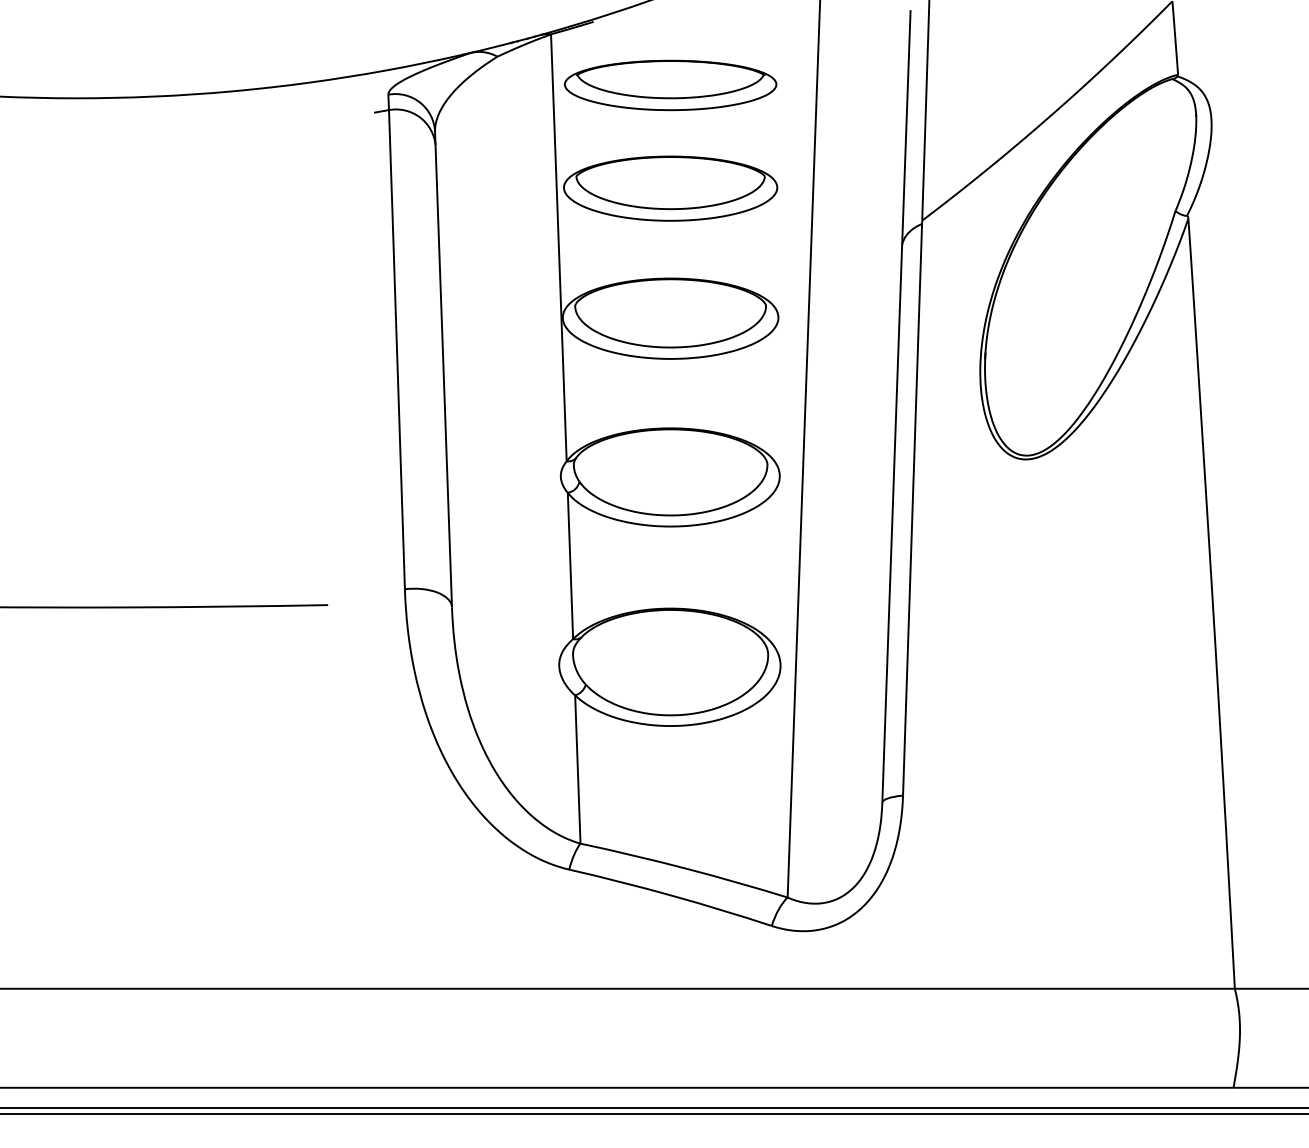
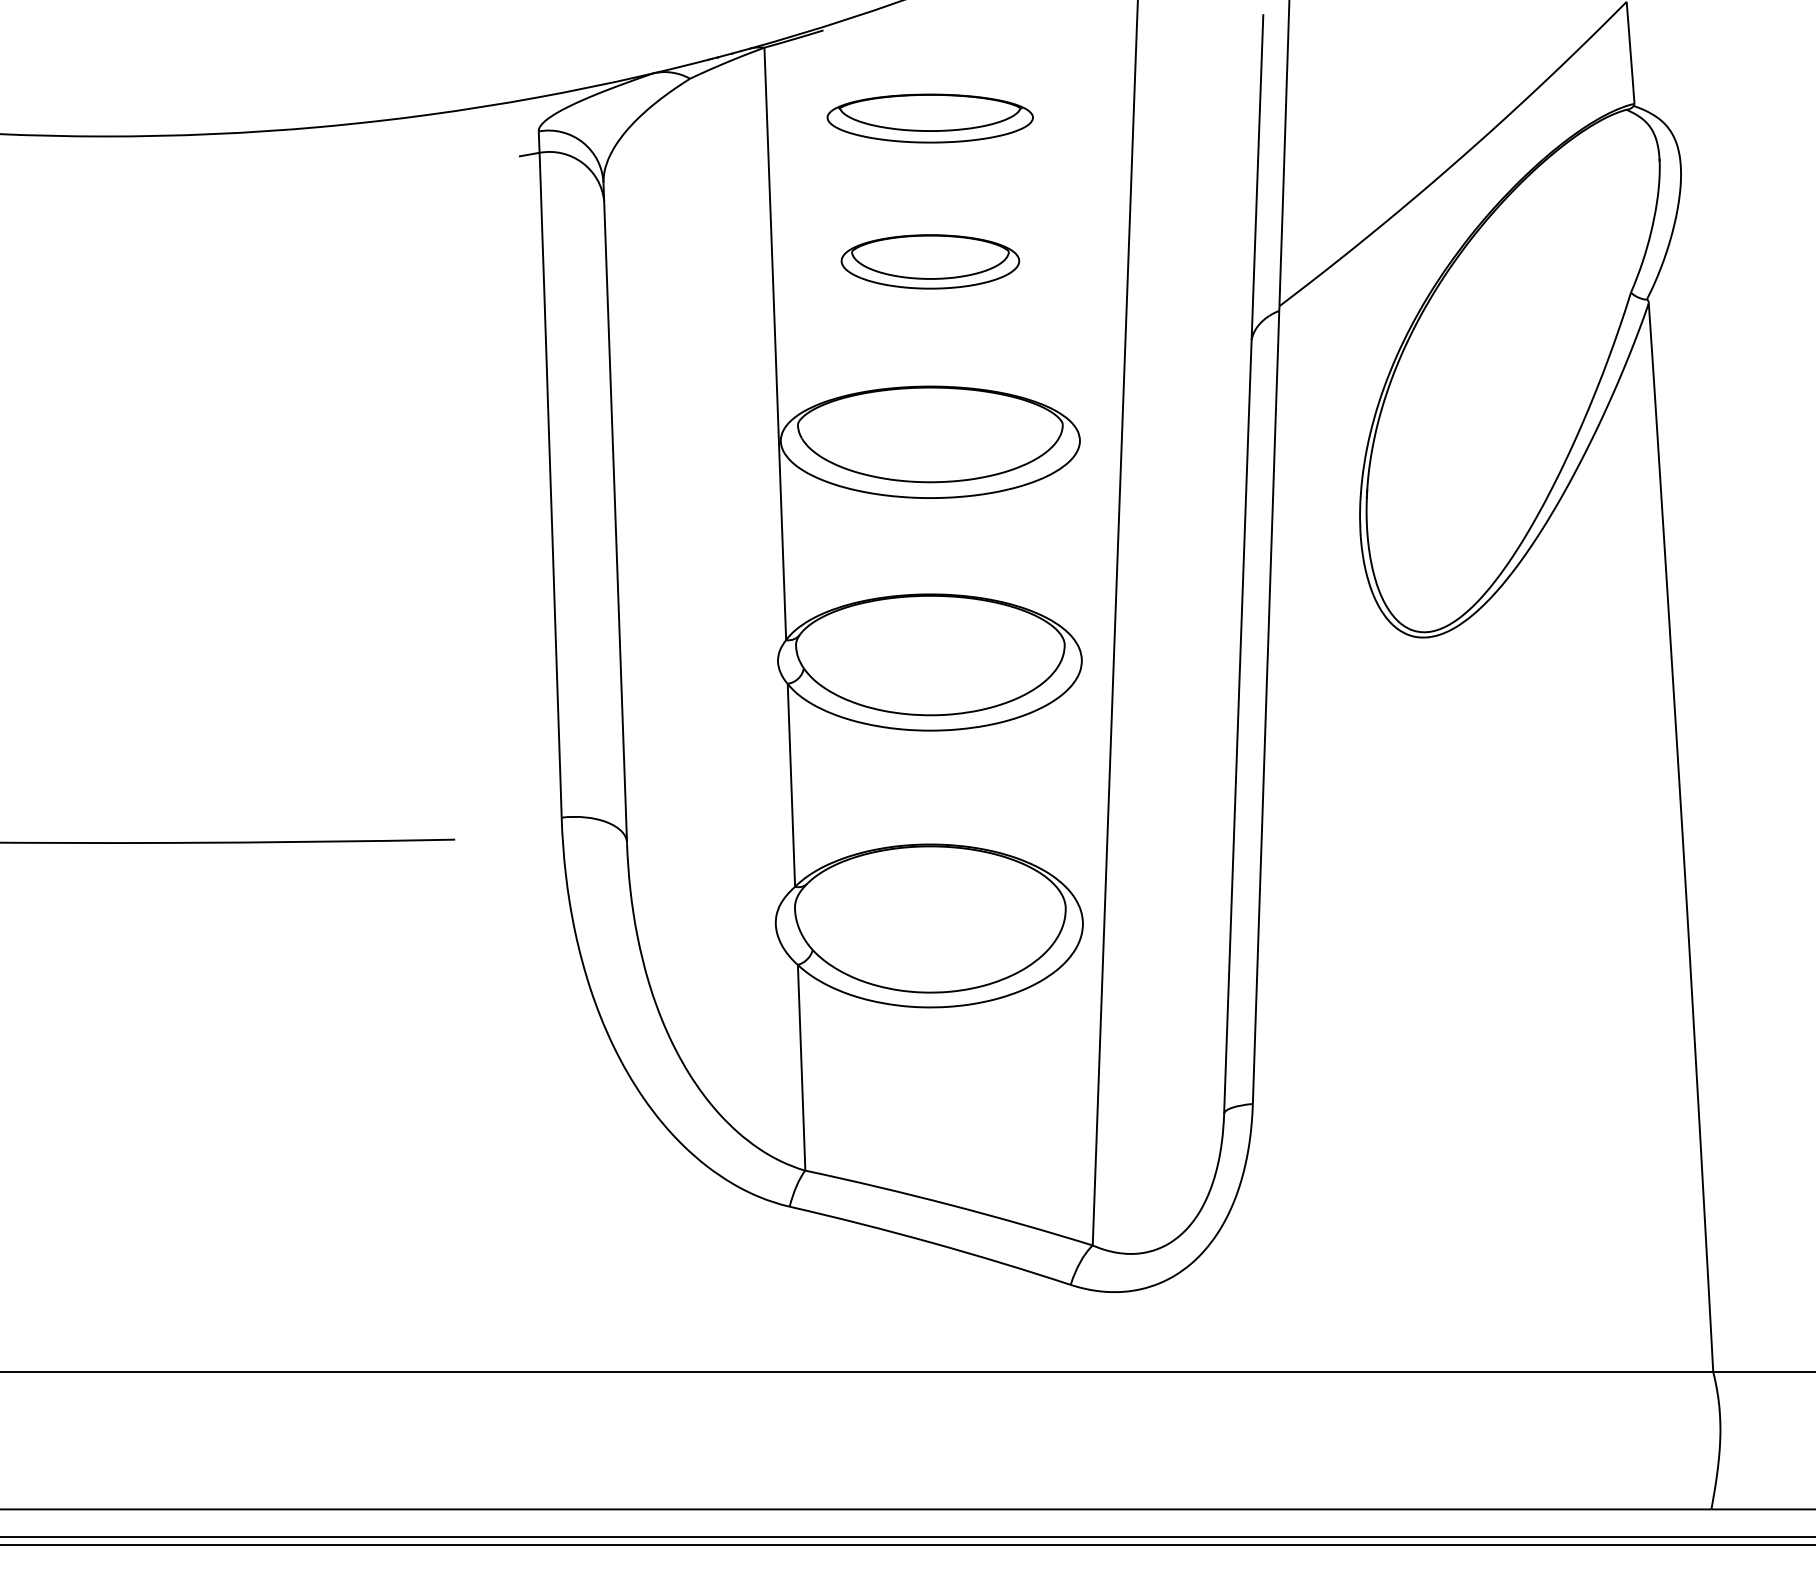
part: (669, 85) -> (929, 118), size x0.7
part: (670, 188) -> (930, 261), size x0.6

